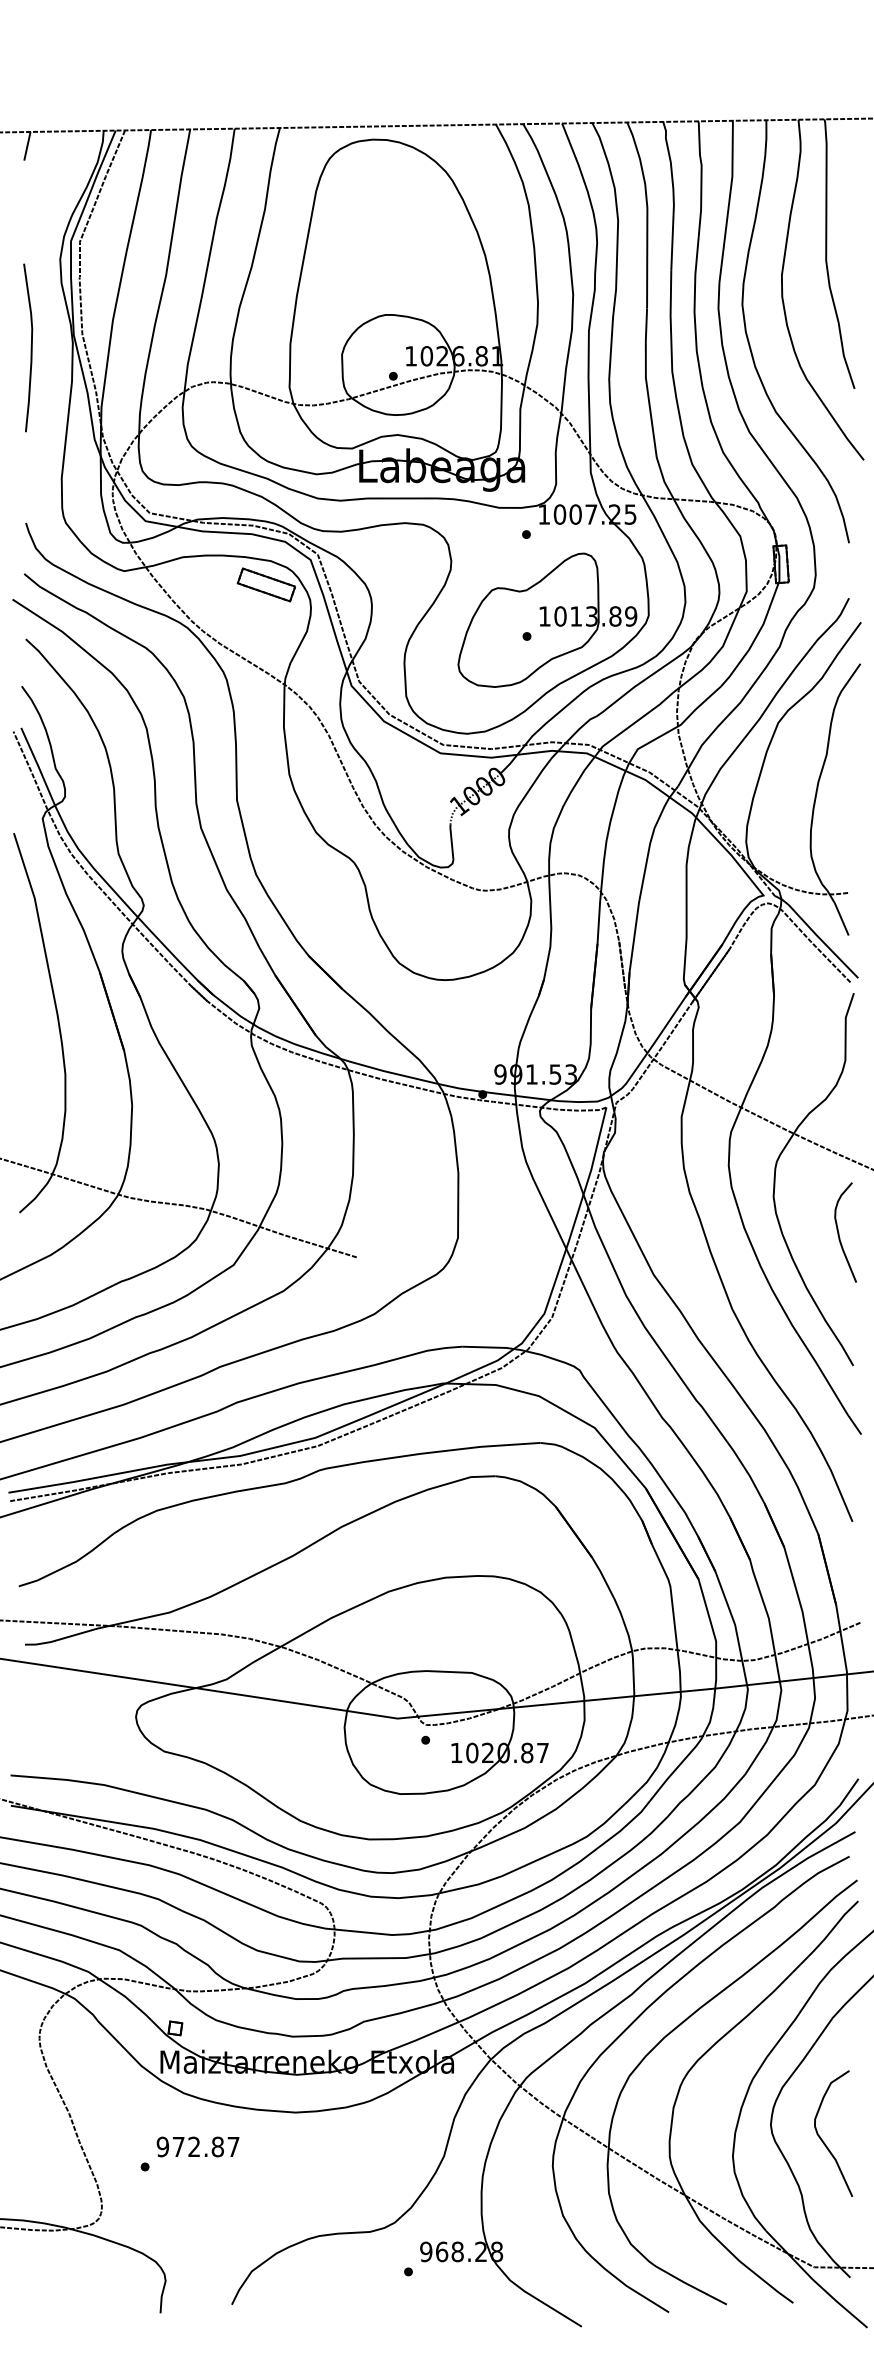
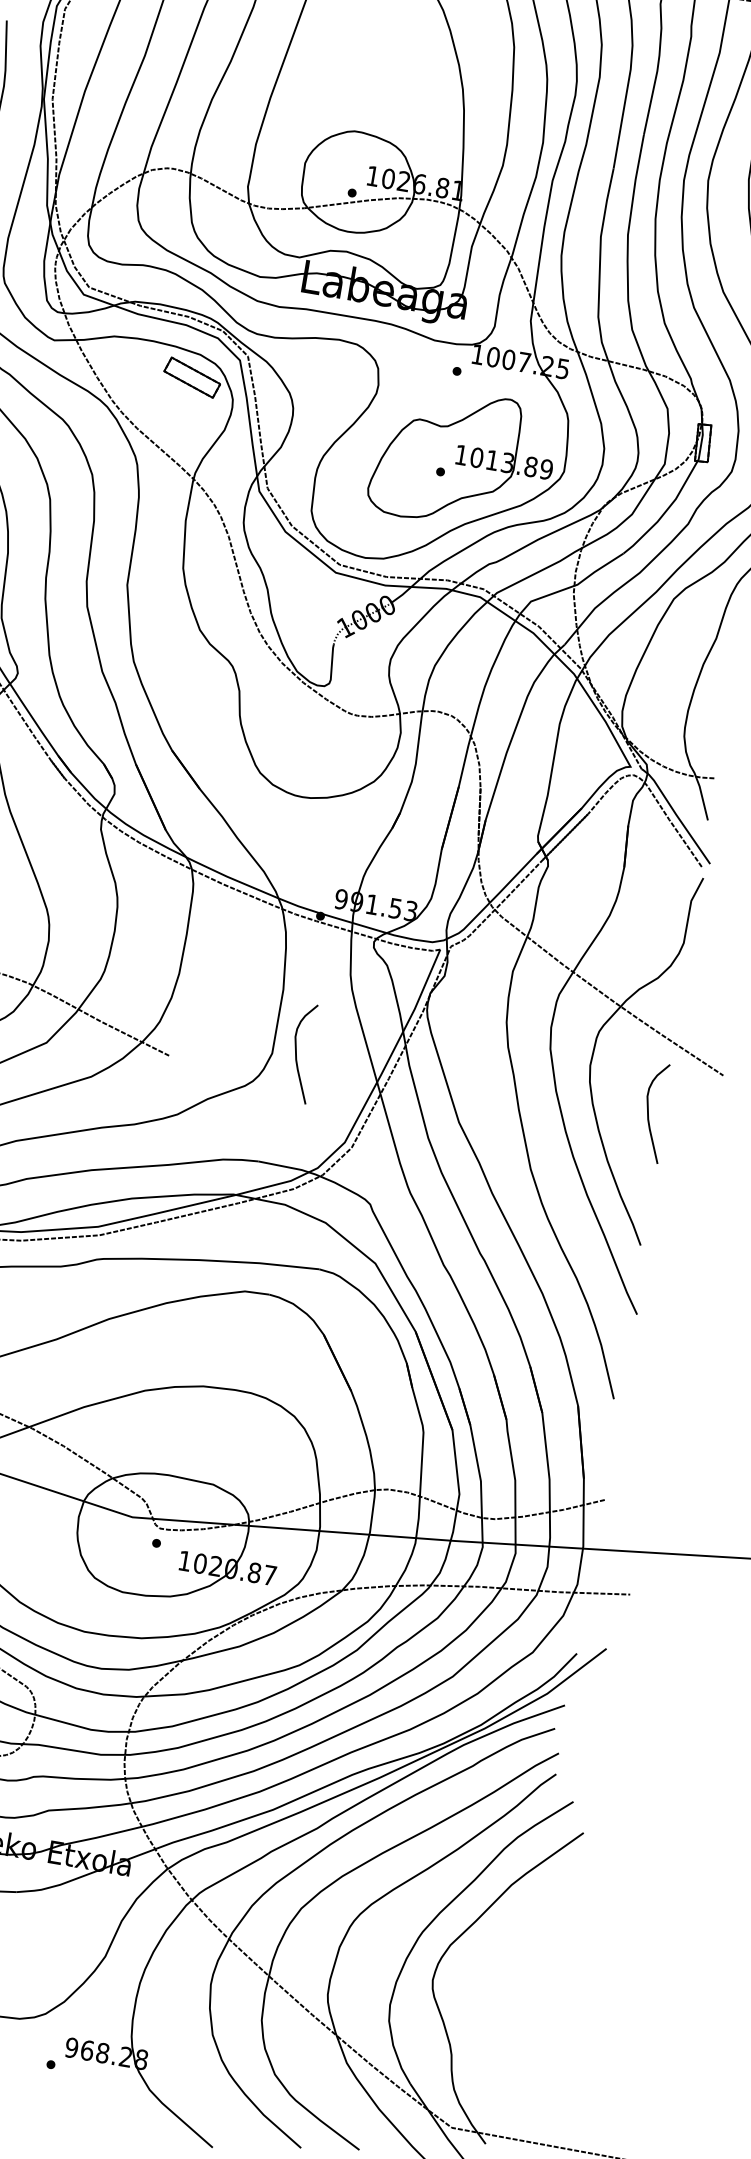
curve: (482, 1232) -> (297, 1052), added
curve: (823, 2140) -> (482, 2004), removed

